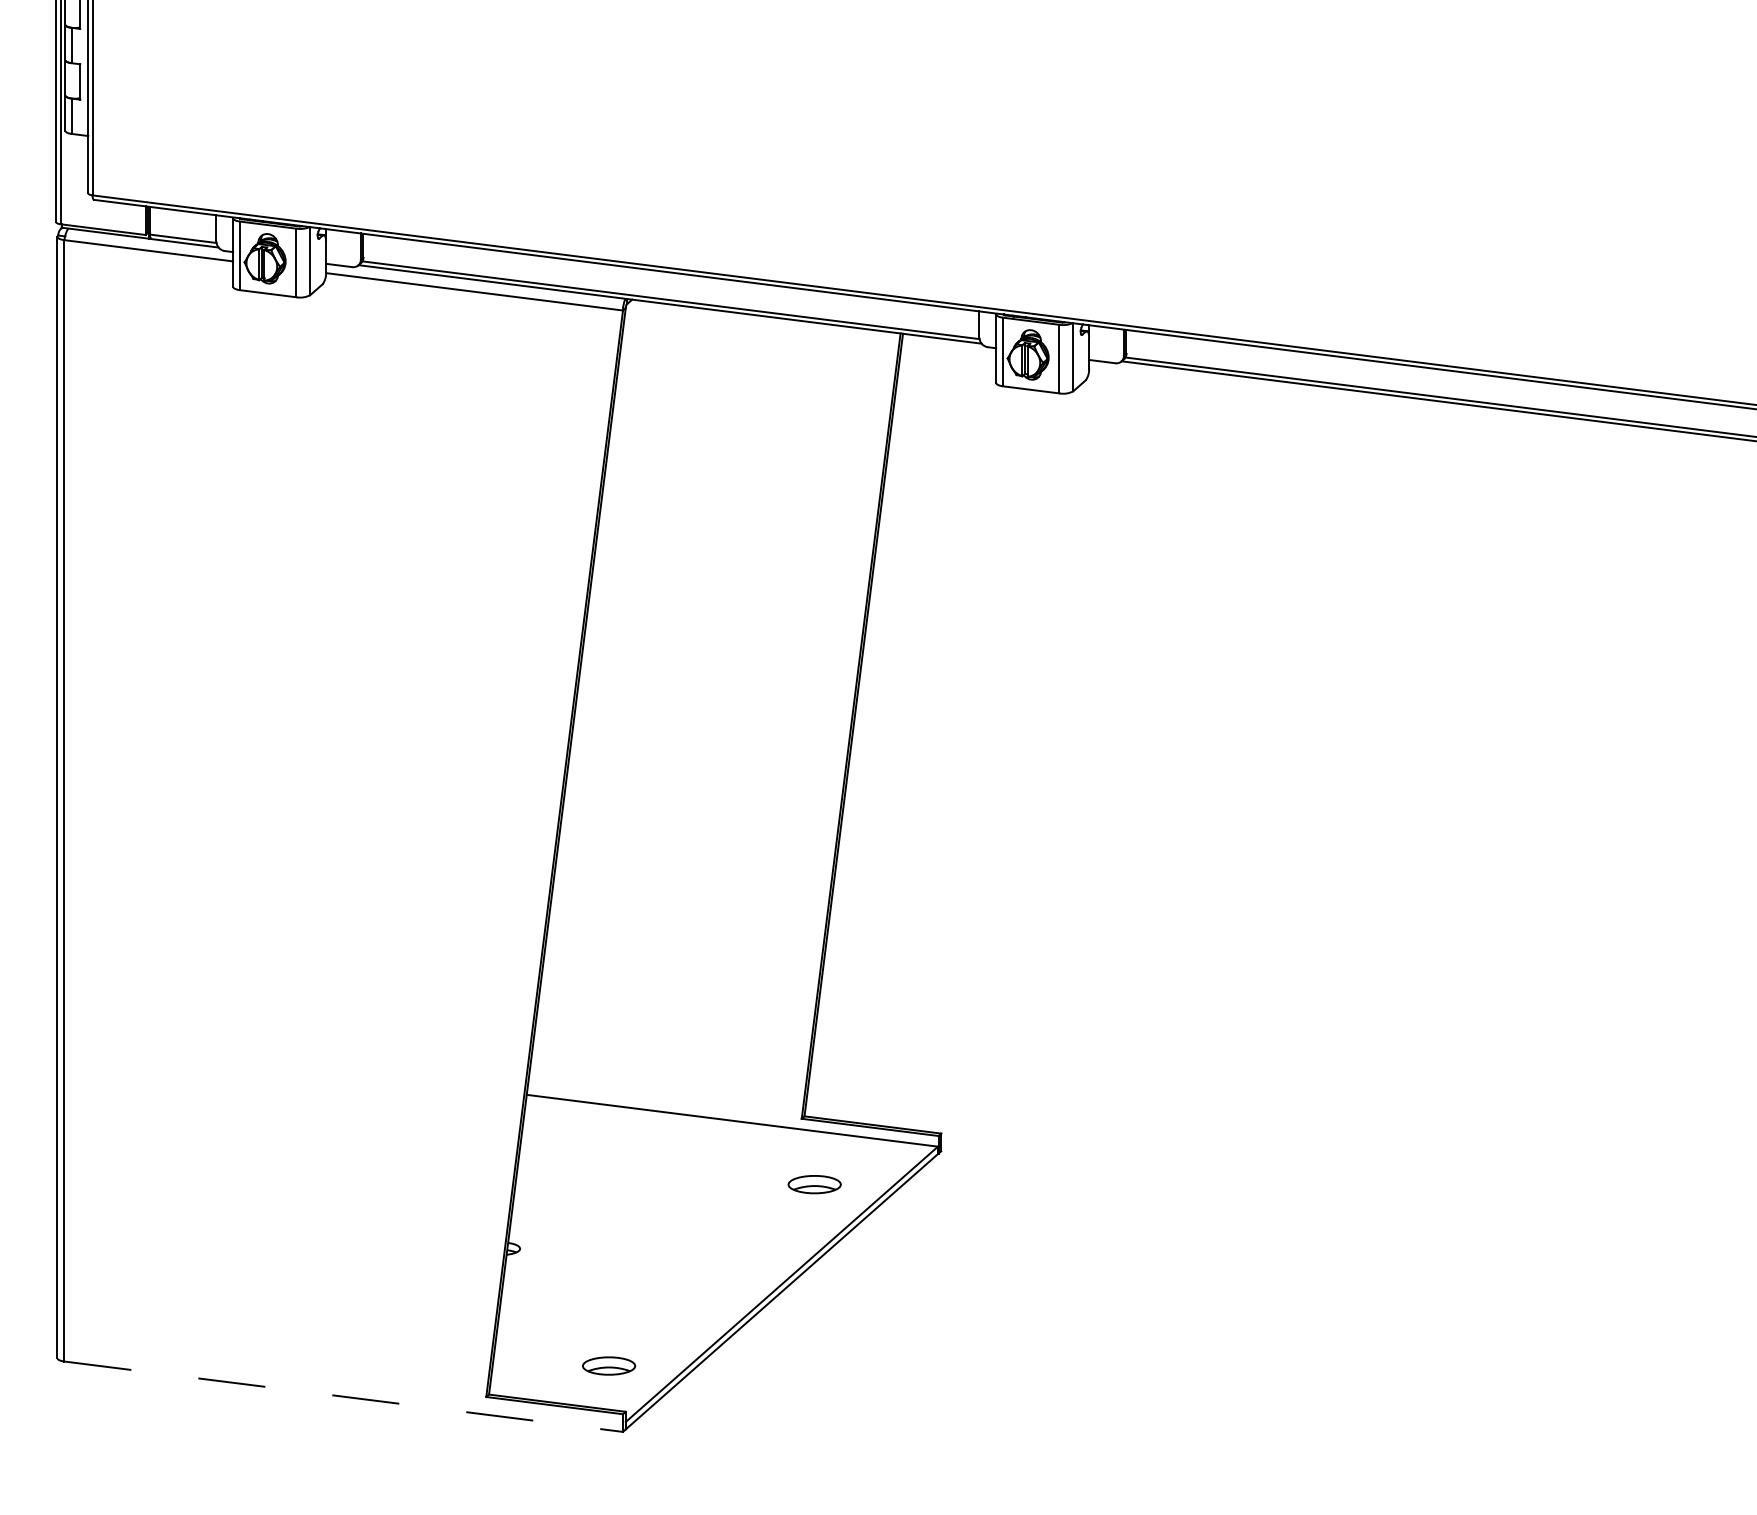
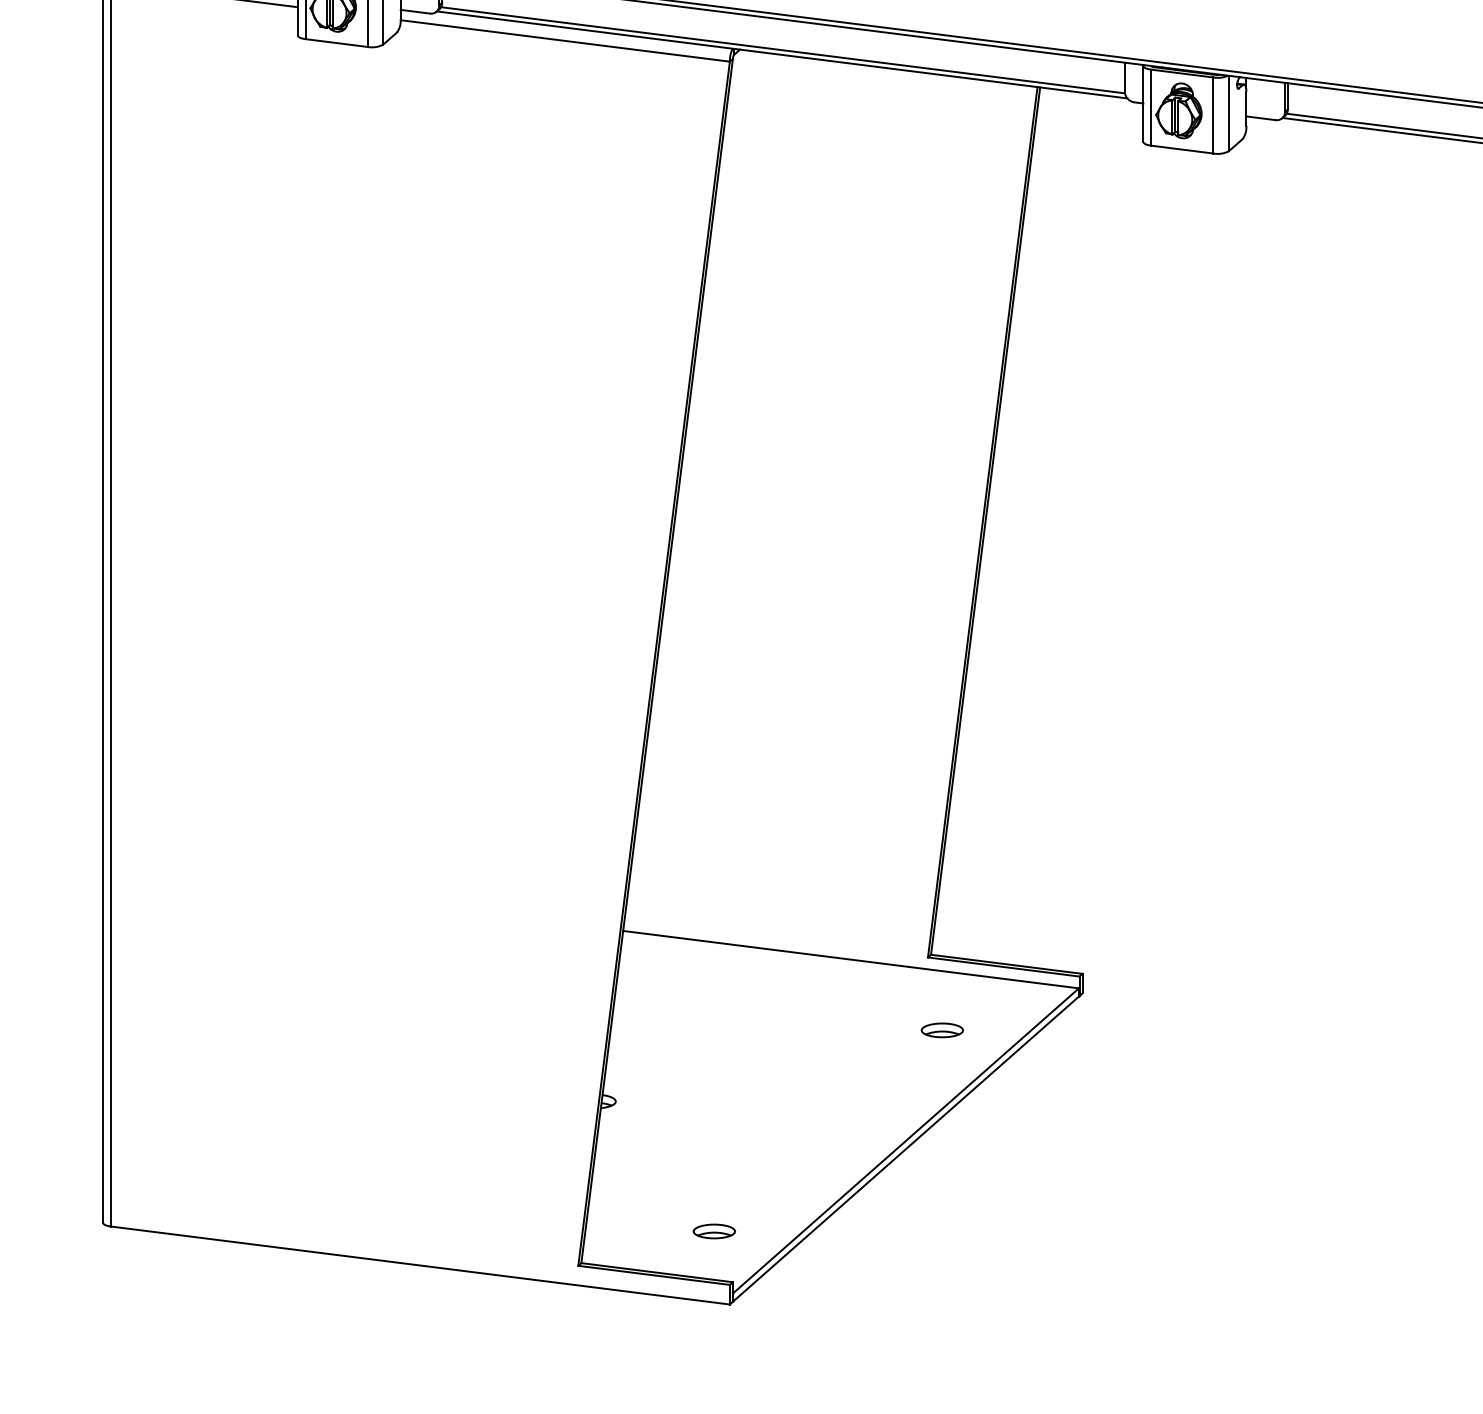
part: (814, 1184) -> (942, 1030), size x0.71
part: (608, 1365) -> (713, 1230), size x0.71
line: (343, 1396) -> (420, 1265), dashed -> solid

